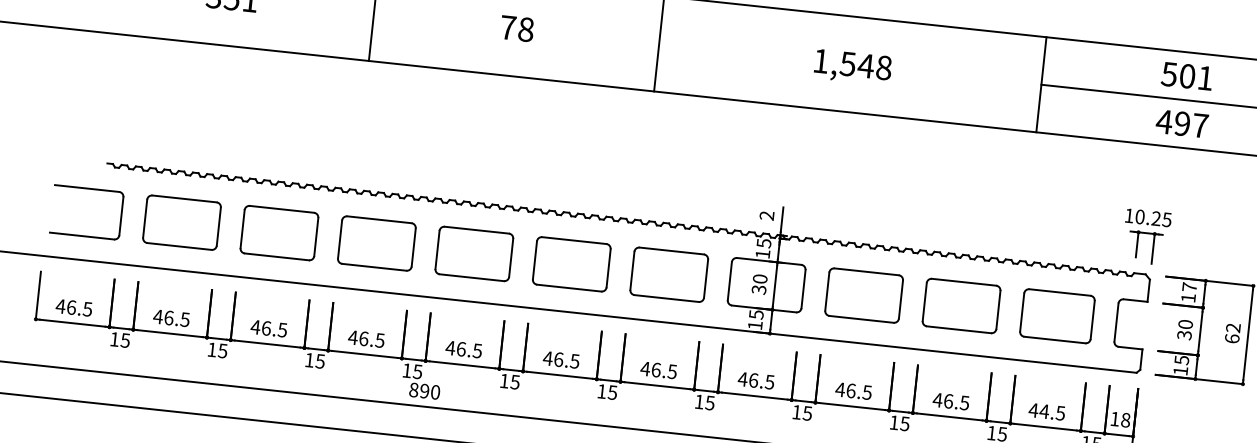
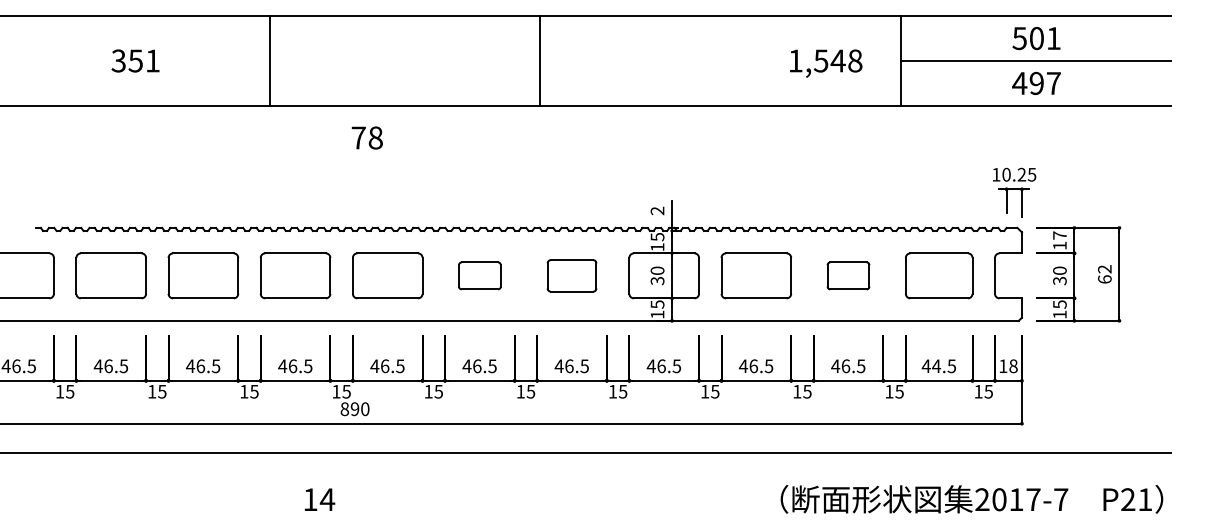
text: (516, 28) -> (366, 137), moved
text: (853, 67) -> (826, 63), moved
part: (571, 263) -> (479, 275), size x0.6
part: (668, 274) -> (571, 275), size x0.7
part: (961, 305) -> (848, 275), size x0.6

